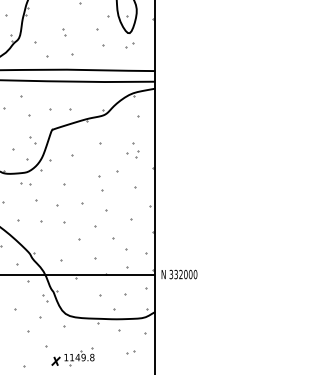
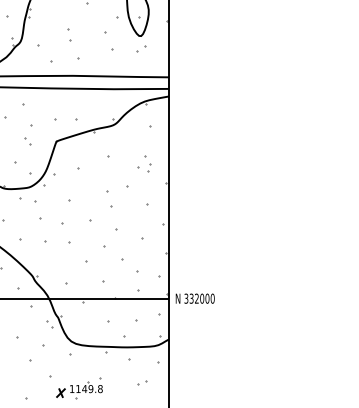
part: (63, 32) -> (69, 35), size x1.6
part: (32, 140) -> (27, 141), moved
part: (25, 183) -> (27, 199), size x1.6

